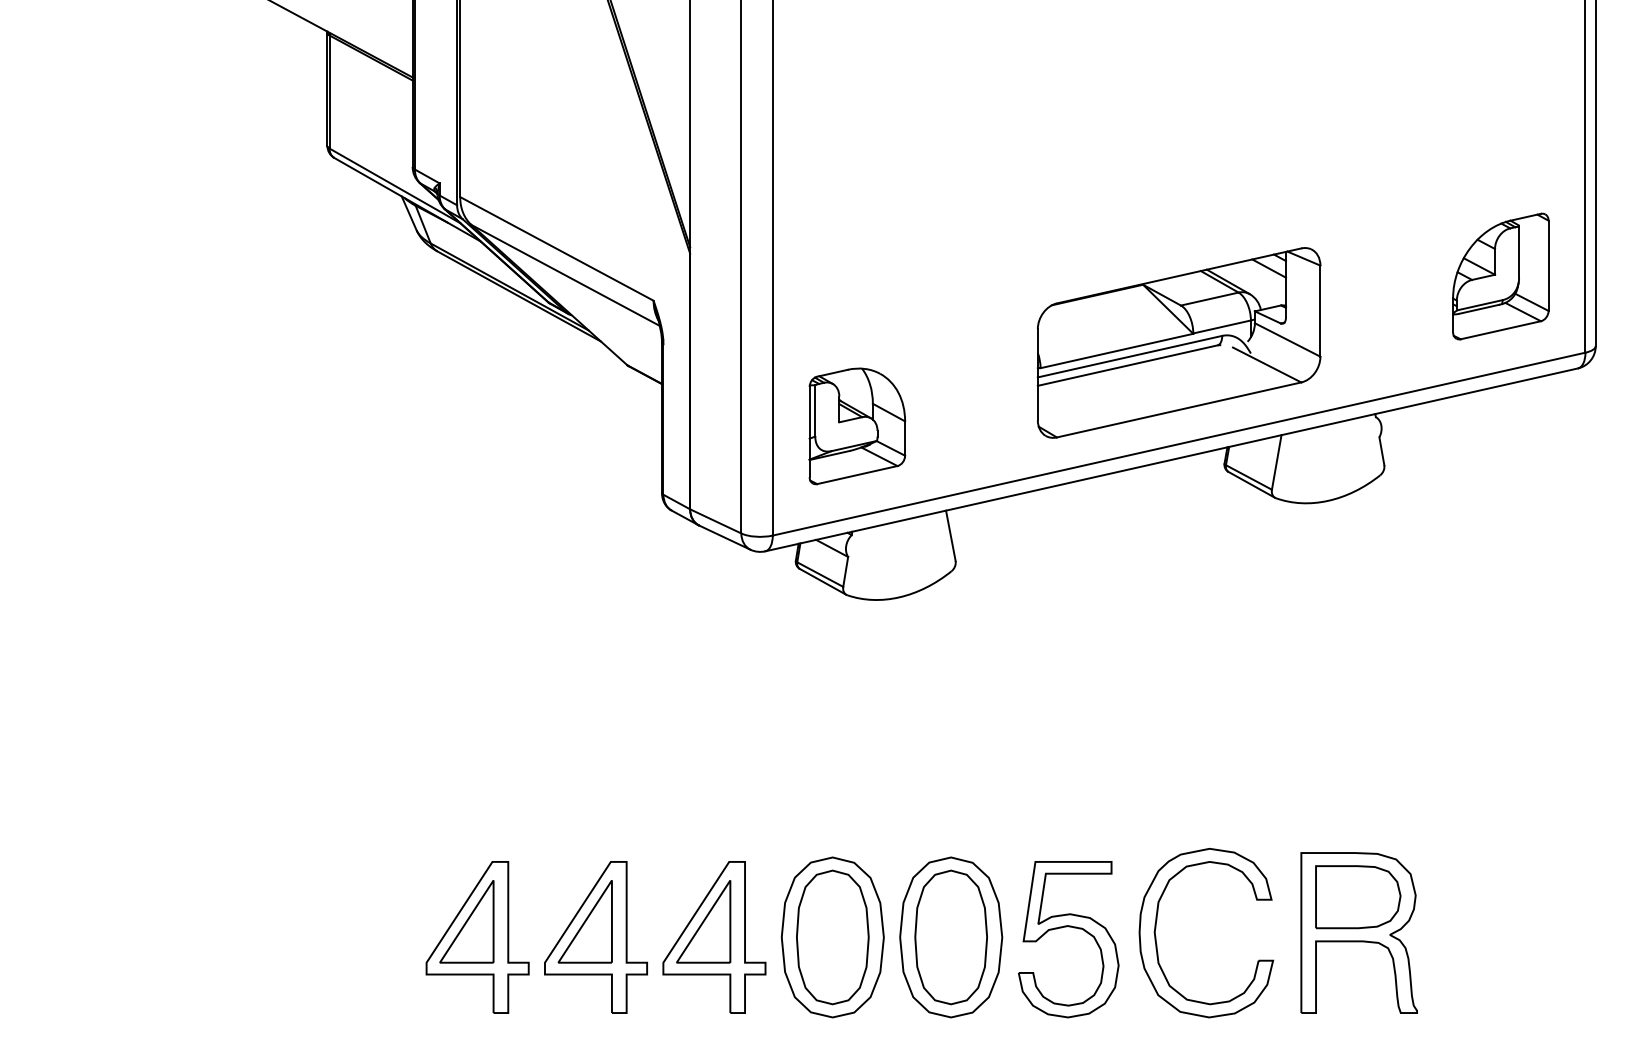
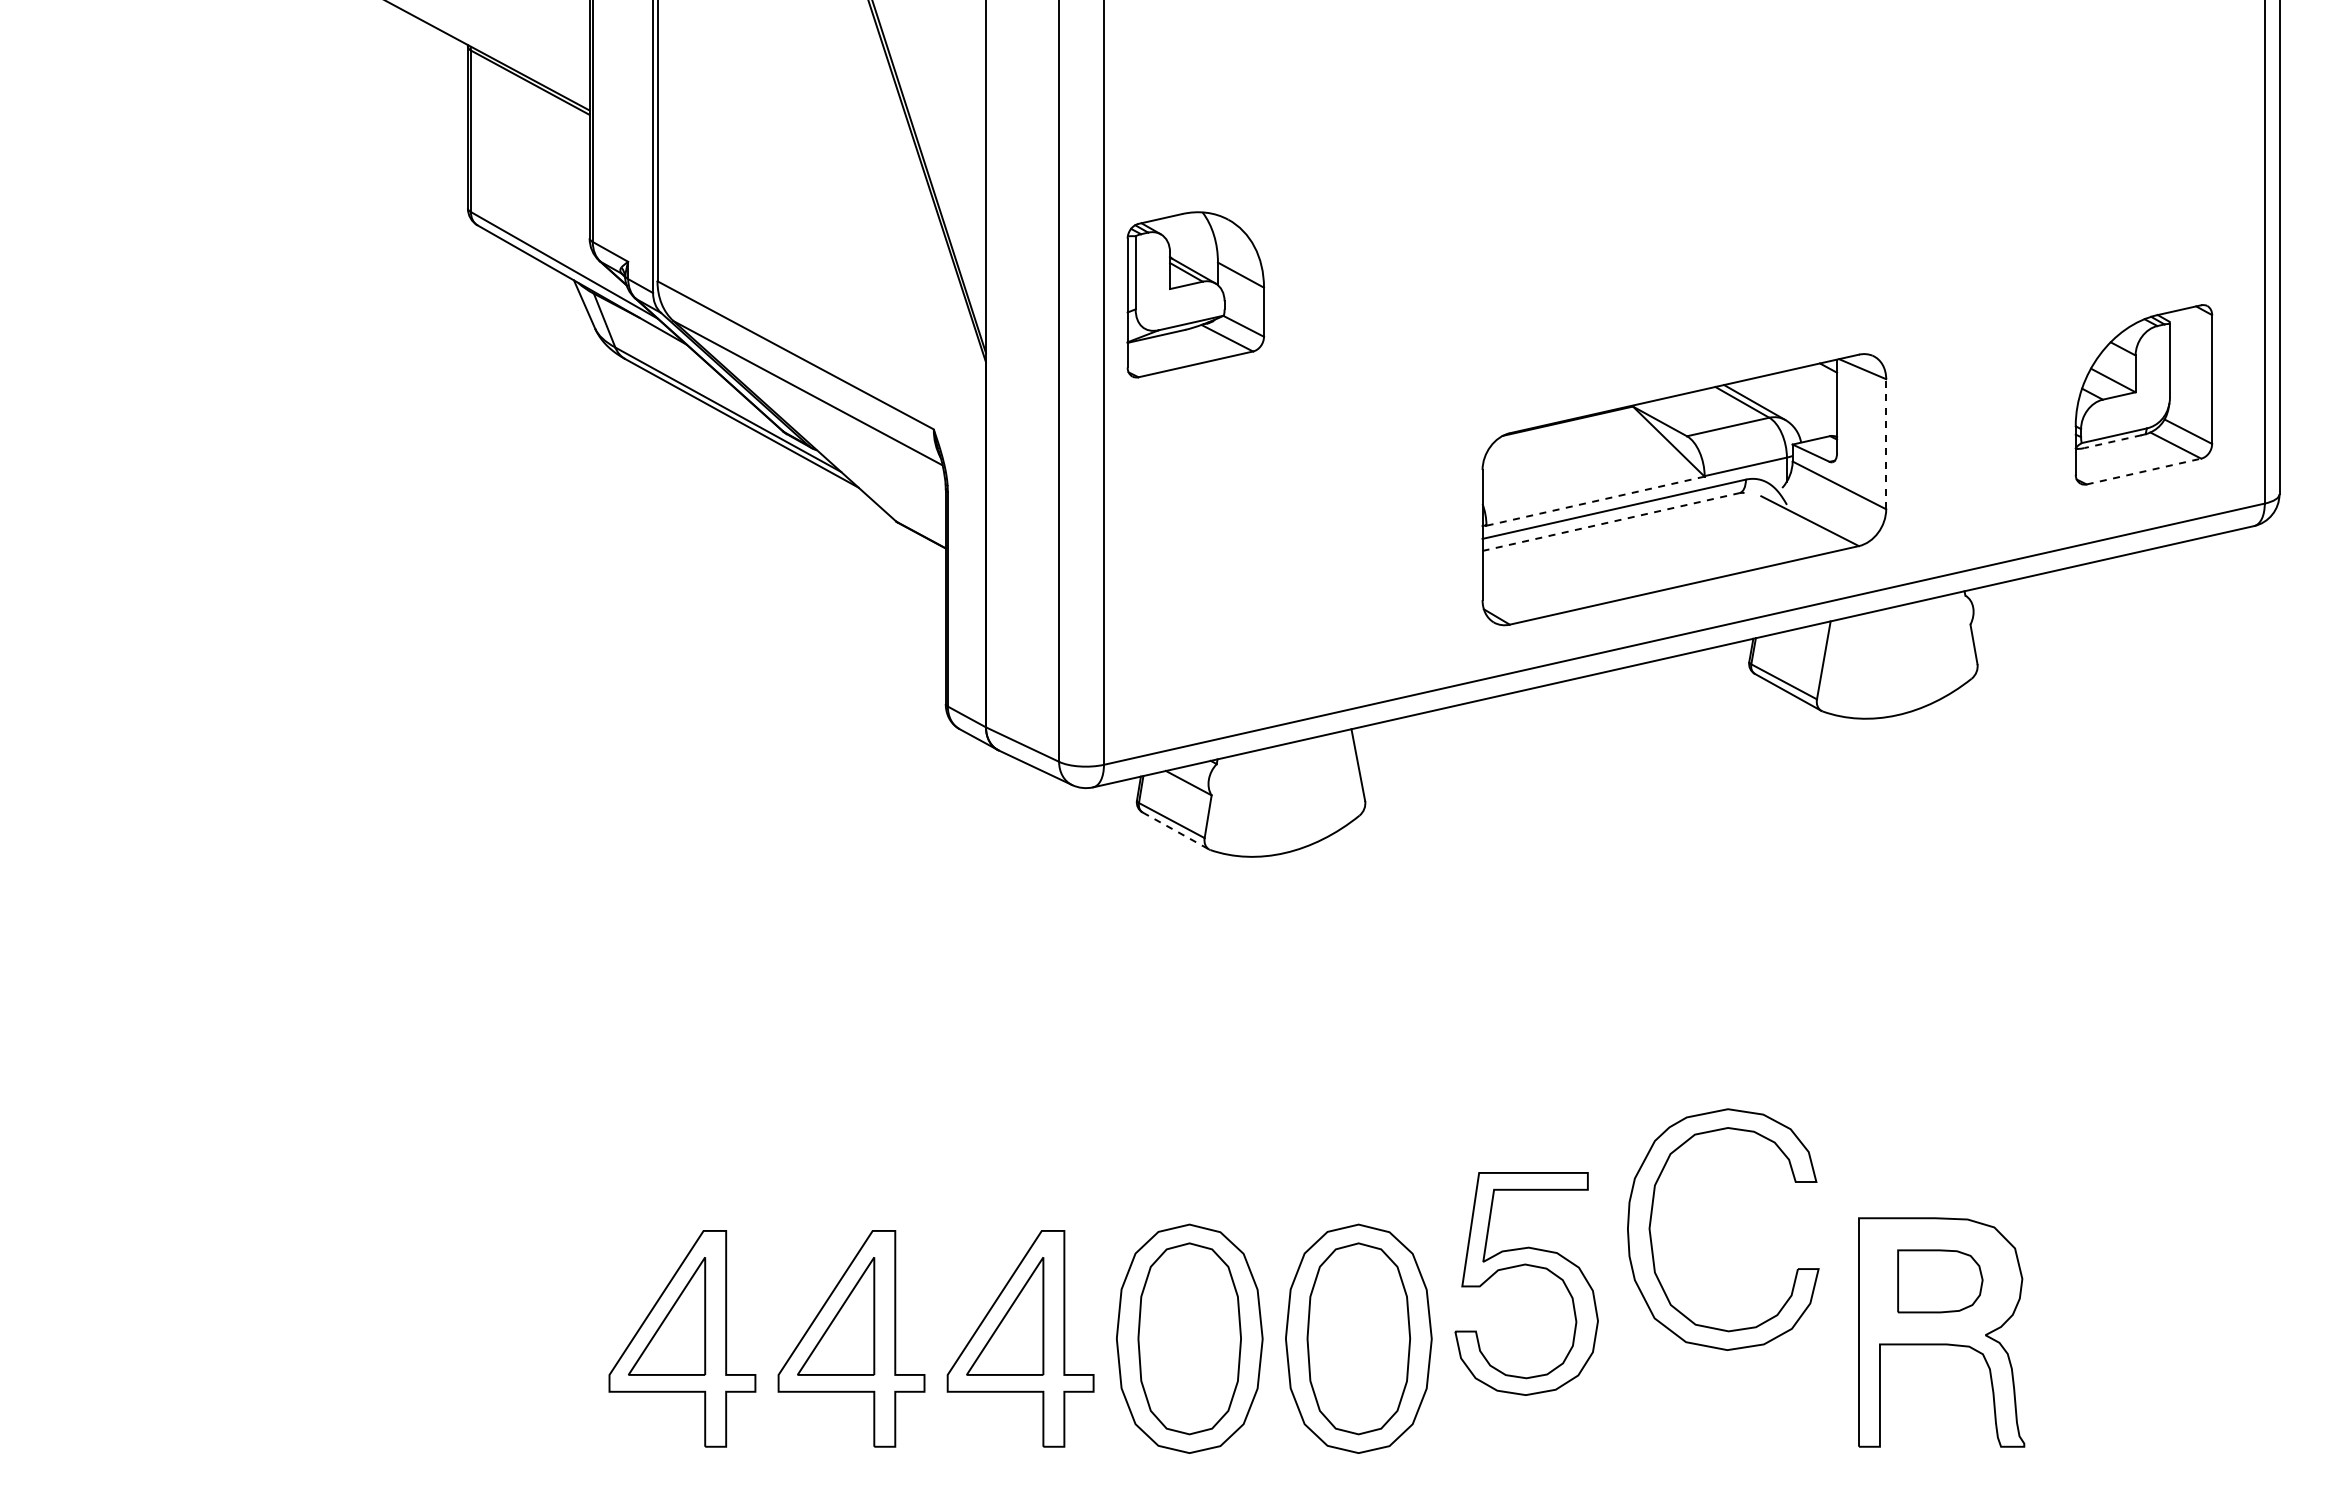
line: (1268, 268) -> (1812, 383), removed
line: (1478, 309) -> (2112, 441), solid -> dashed
line: (1320, 310) -> (1886, 443), solid -> dashed
line: (1500, 330) -> (2143, 471), solid -> dashed
line: (1116, 351) -> (1595, 501), solid -> dashed
line: (1128, 365) -> (1611, 522), solid -> dashed
part: (857, 426) -> (1195, 294), moved
line: (822, 582) -> (1175, 831), solid -> dashed
part: (1358, 897) -> (1940, 1281), size x0.7
part: (1070, 927) -> (1529, 1266), moved
part: (1156, 936) -> (1651, 1234), moved

